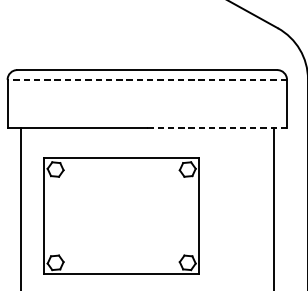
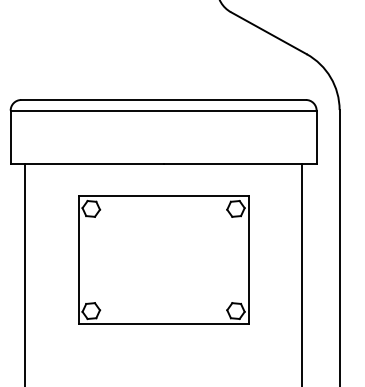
line: (147, 79) -> (163, 110), dashed -> solid
line: (217, 128) -> (240, 163), dashed -> solid
part: (121, 215) -> (163, 259), moved

